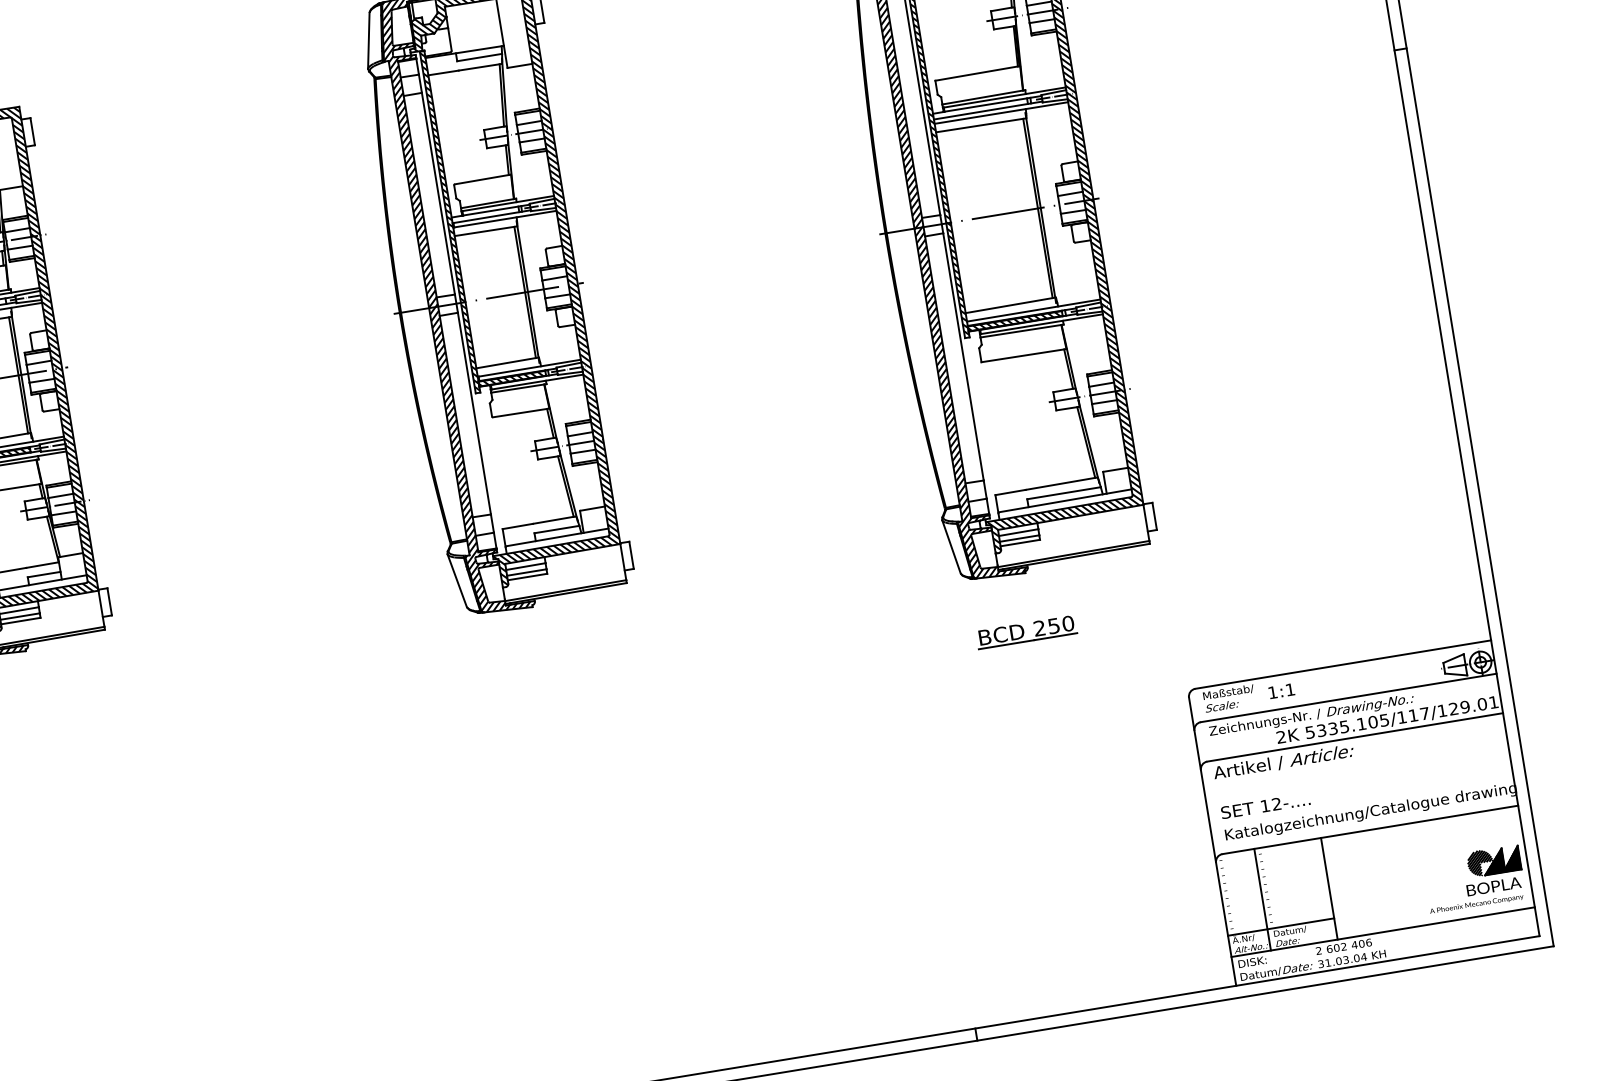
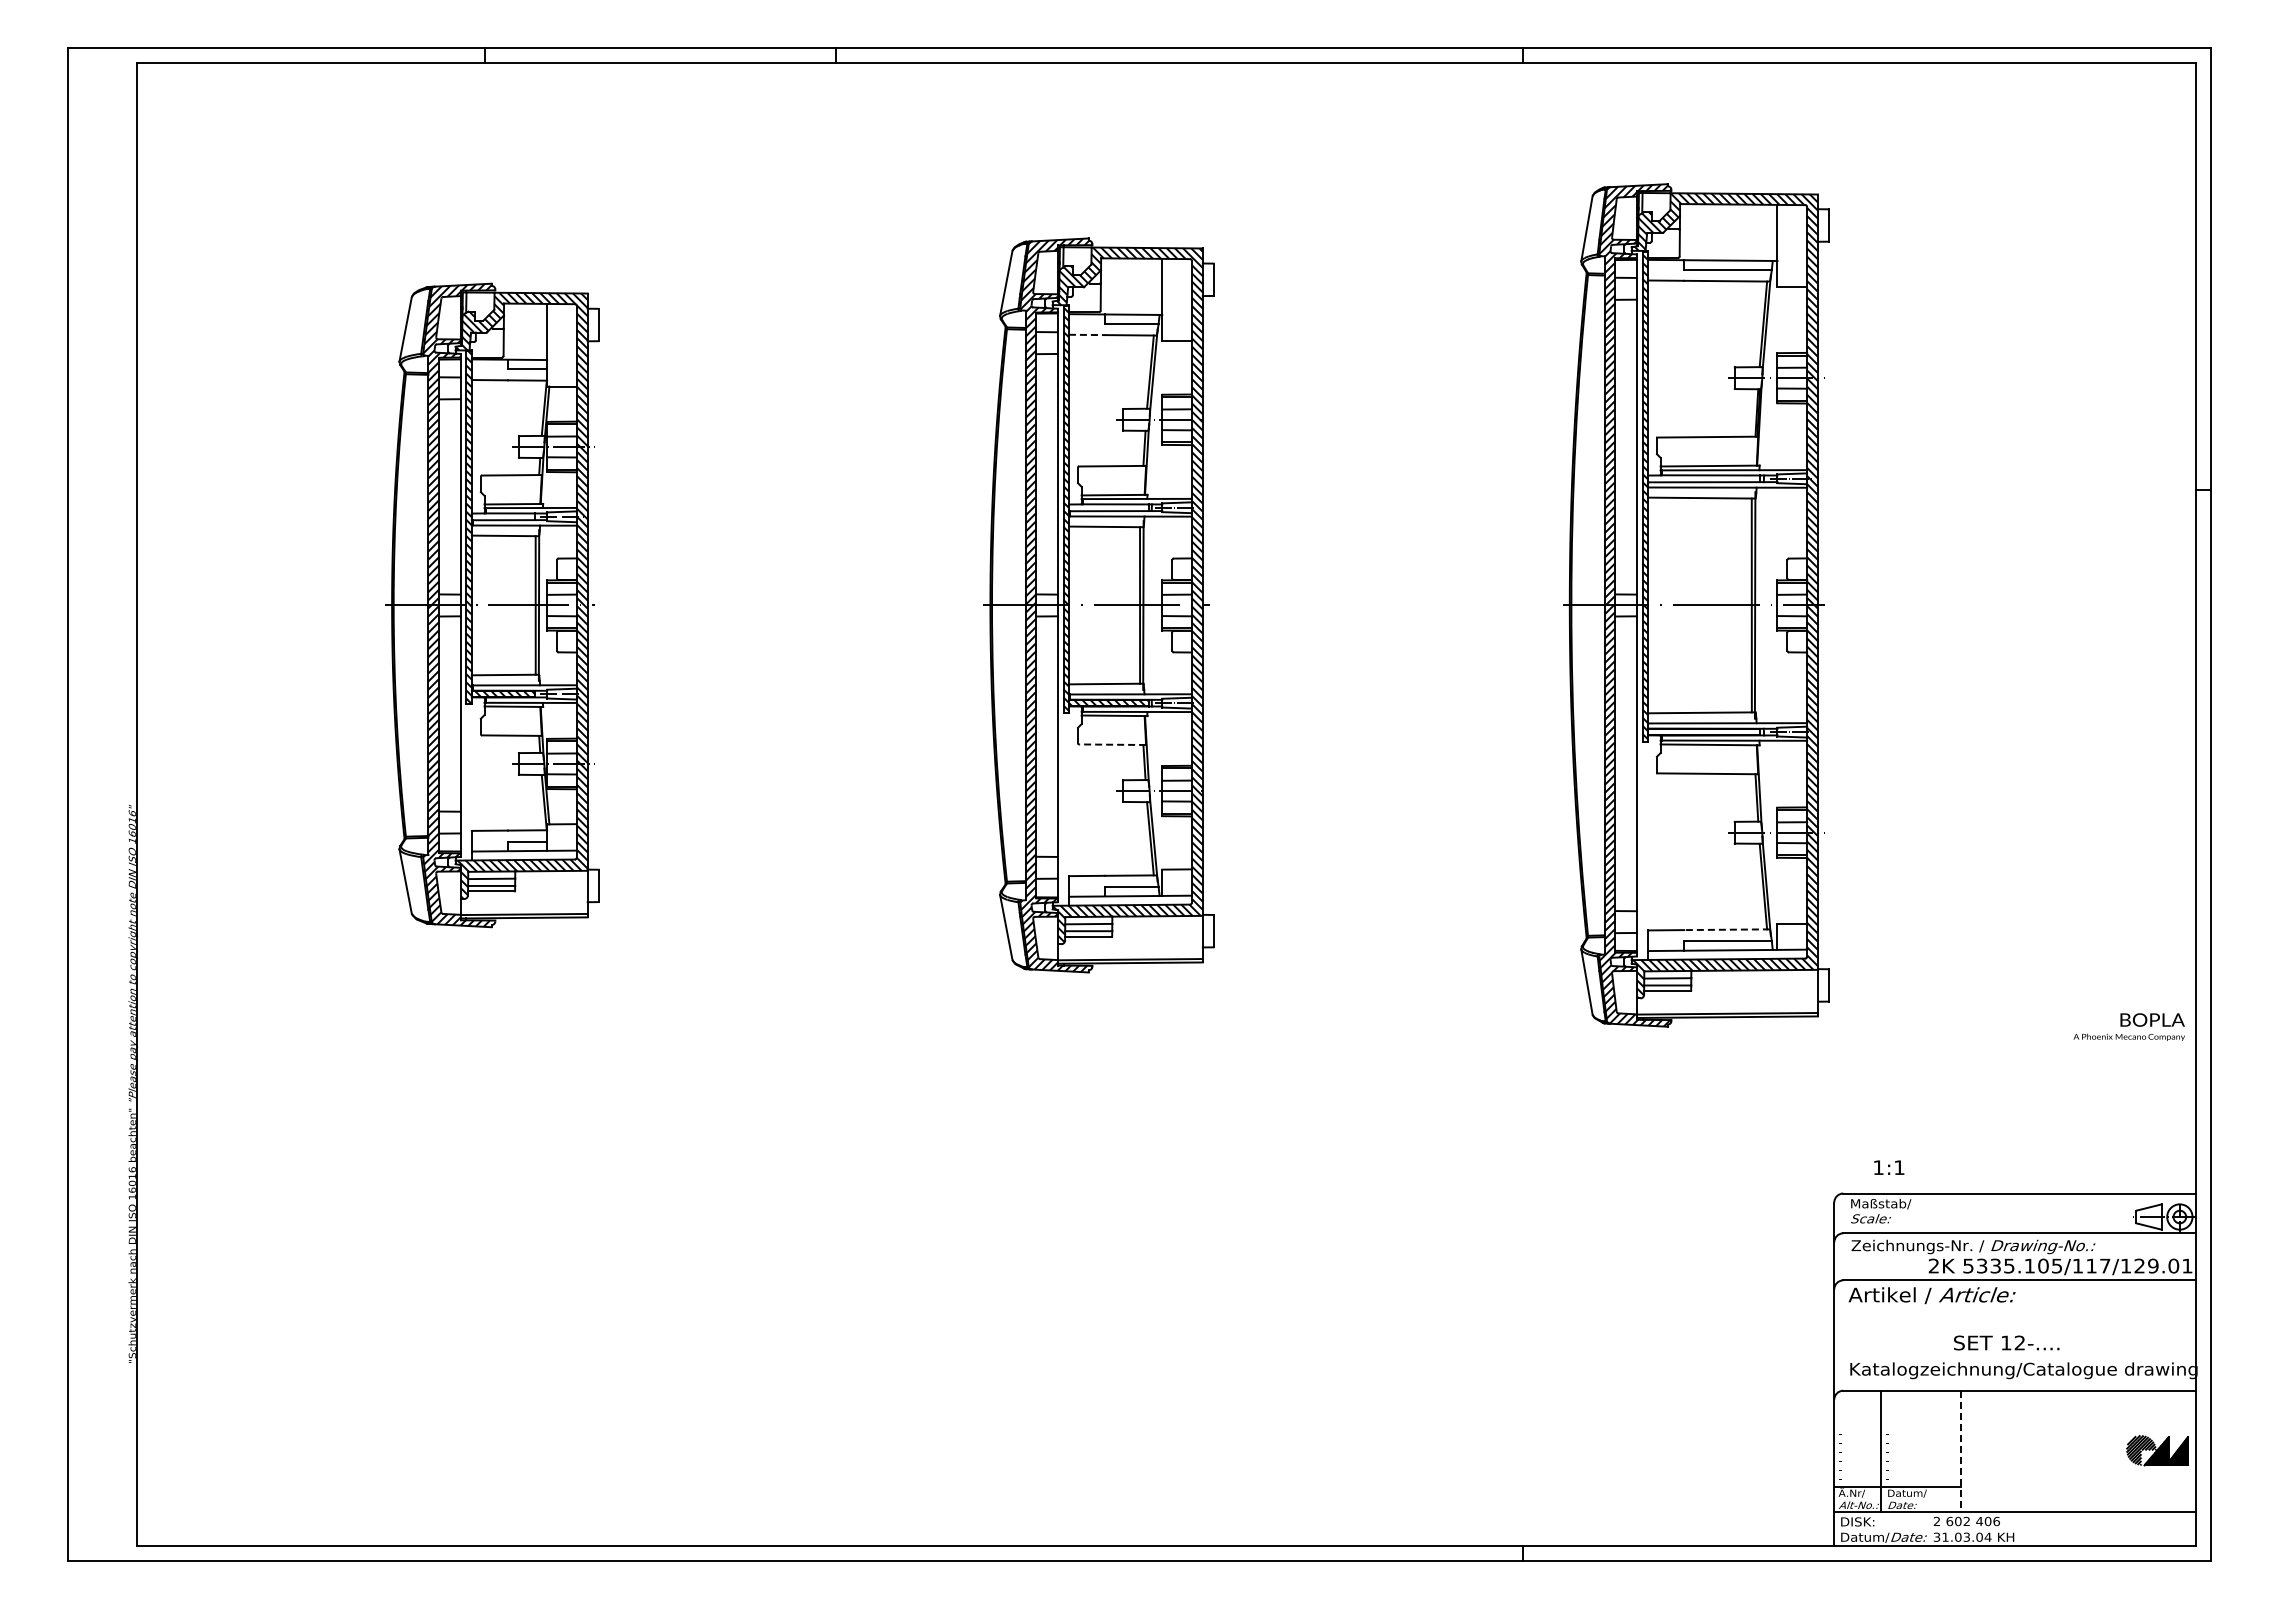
line: (443, 72) -> (1087, 334), solid -> dashed
hatch: (1014, 321) -> (1703, 732), removed
line: (521, 412) -> (1112, 744), solid -> dashed
line: (1061, 483) -> (1726, 929), solid -> dashed
part: (1026, 632) -> (1657, 1095), removed
text: (1281, 690) -> (1889, 1167), moved
text: (1265, 805) -> (2006, 1342), moved
line: (1329, 888) -> (1960, 1451), solid -> dashed
text: (1474, 895) -> (2128, 1026), moved

